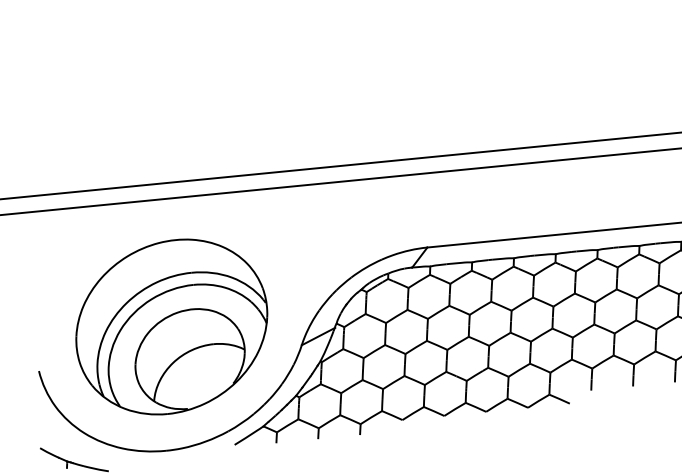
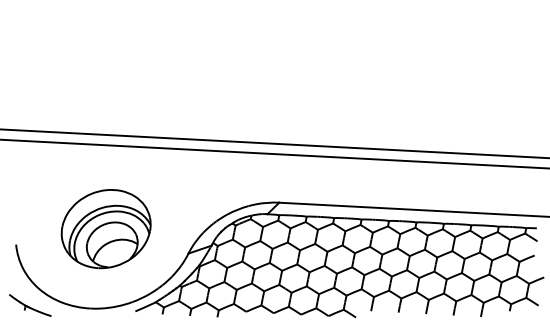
part: (170, 326) -> (105, 228), size x0.7

